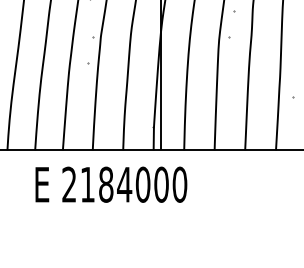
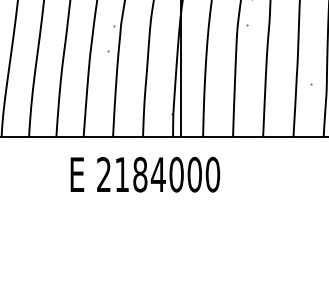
text: (111, 184) -> (145, 174), moved

